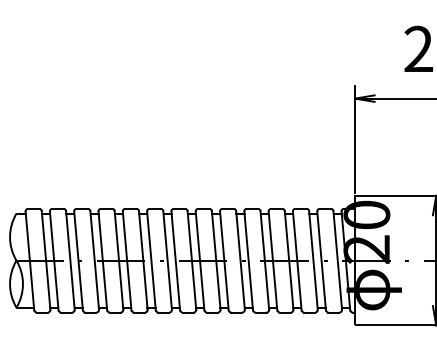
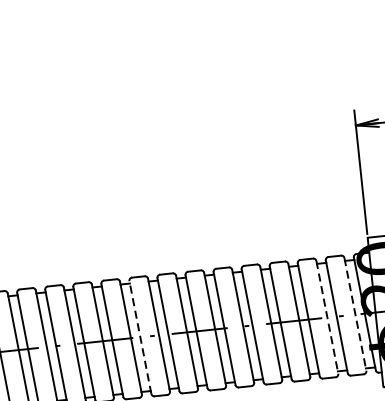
line: (151, 260) -> (140, 337), solid -> dashed
line: (313, 260) -> (327, 317), solid -> dashed
line: (337, 260) -> (355, 314), solid -> dashed

